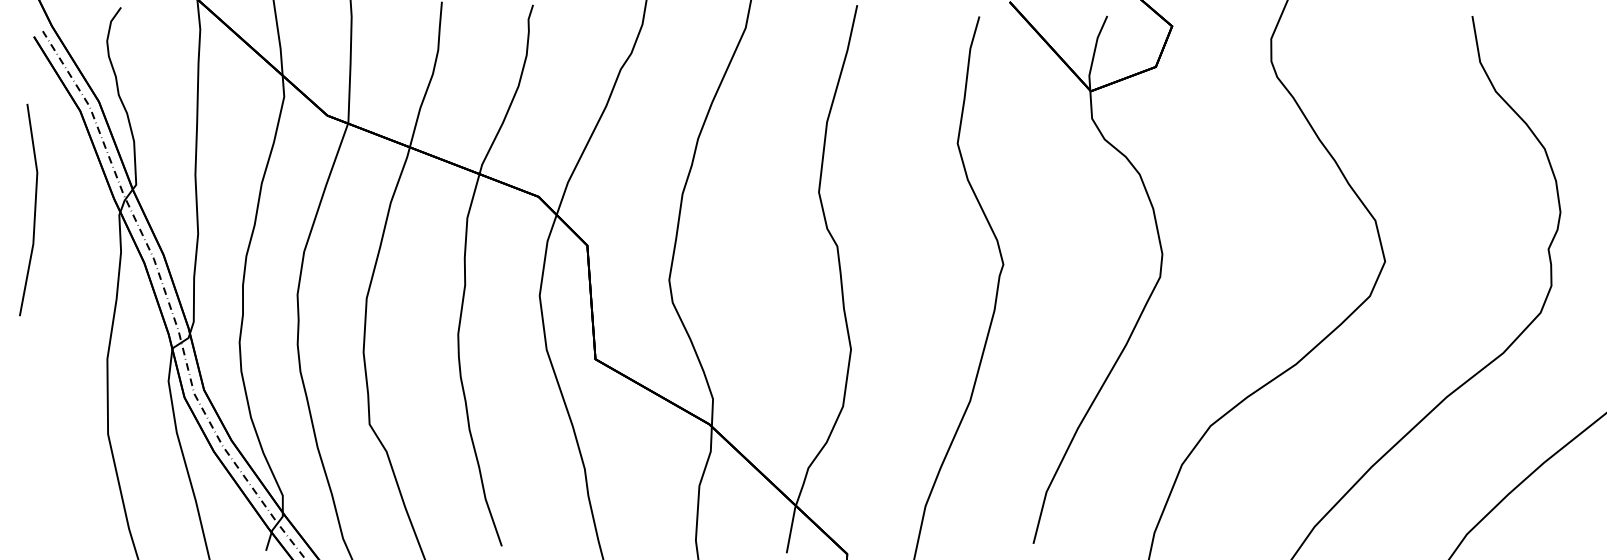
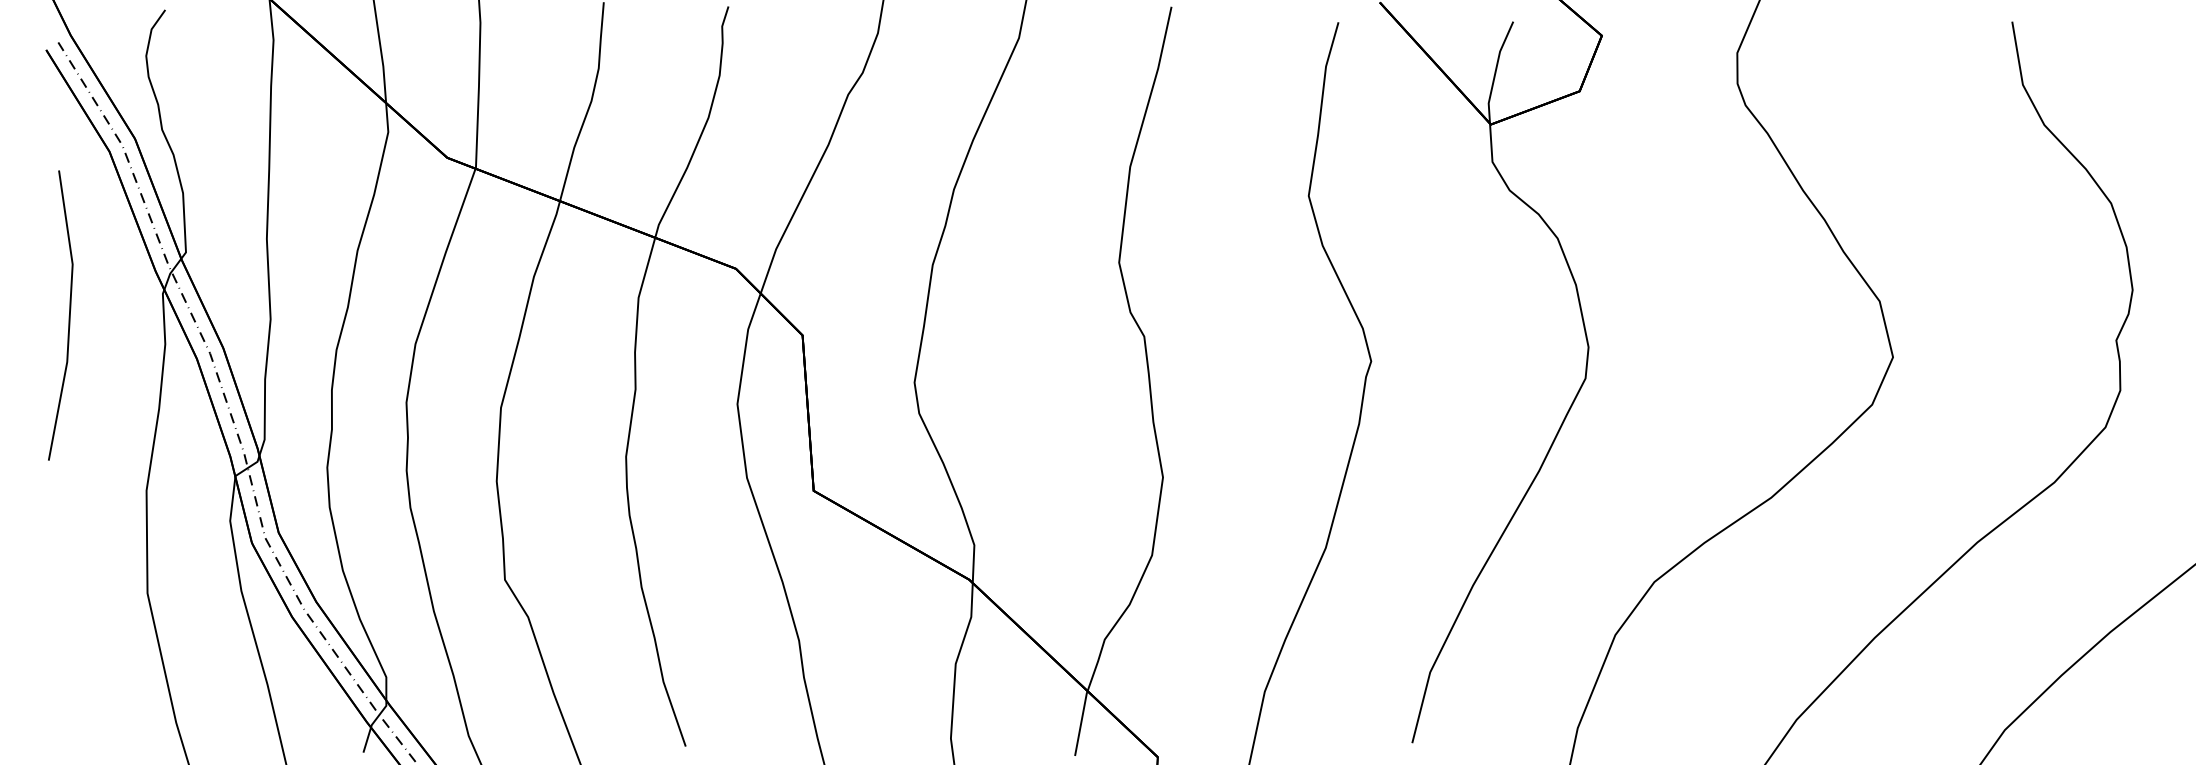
line: (34, 209) -> (68, 314), moved

